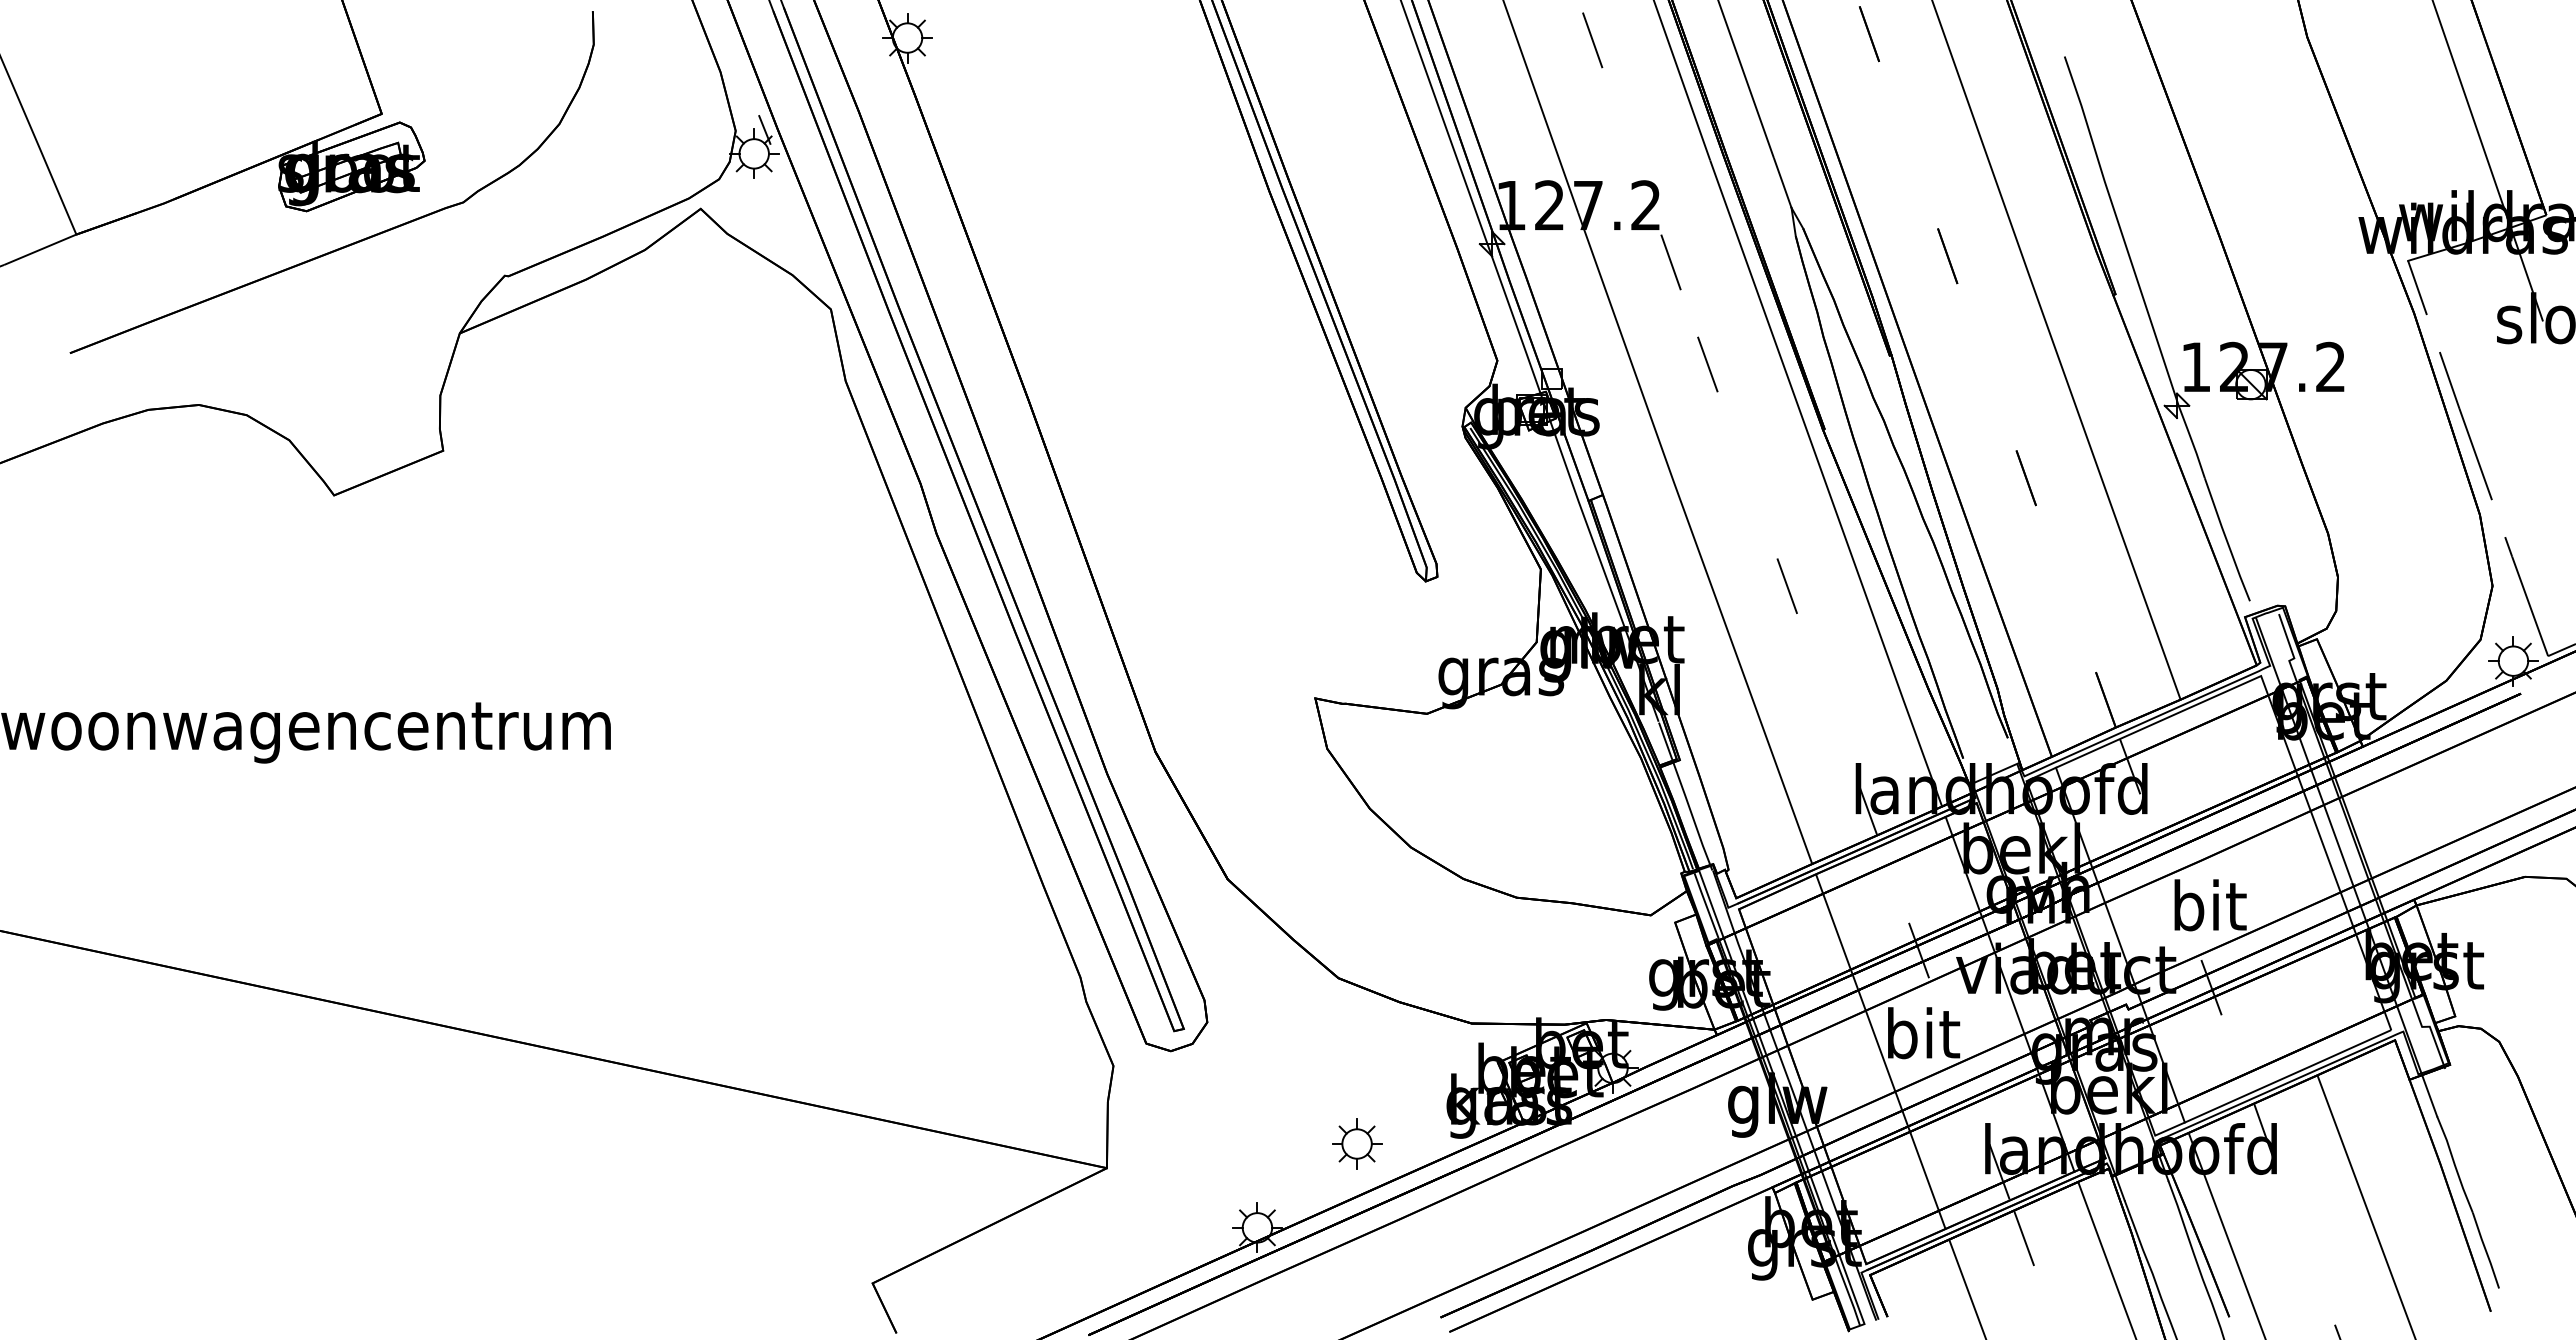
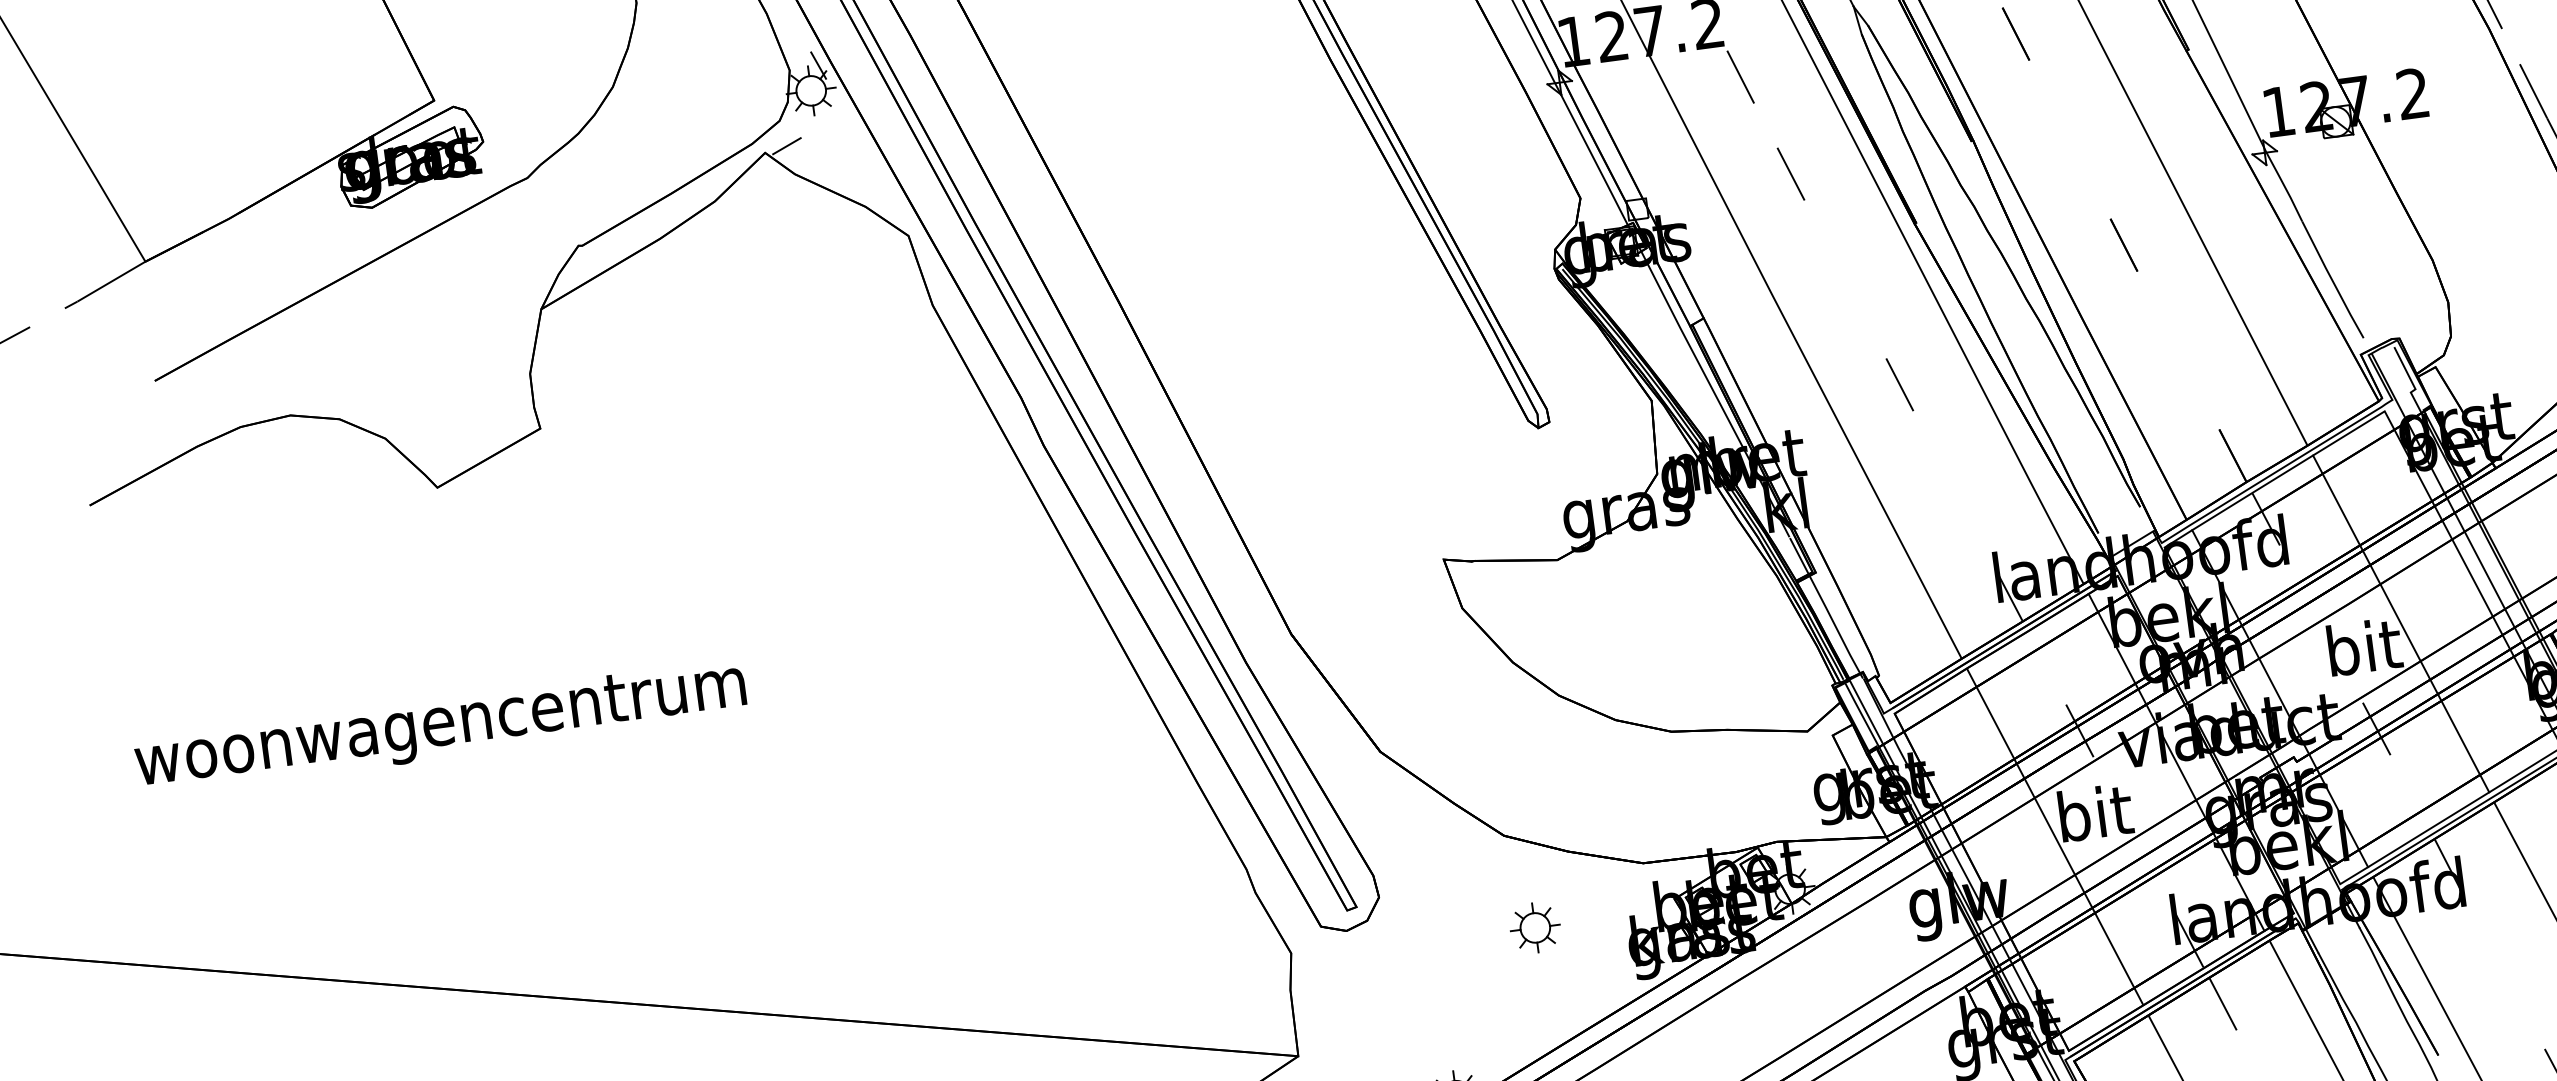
line: (722, 205) -> (786, 146), added
line: (2248, 887) -> (2400, 624), added
part: (1357, 1143) -> (1535, 927), moved

